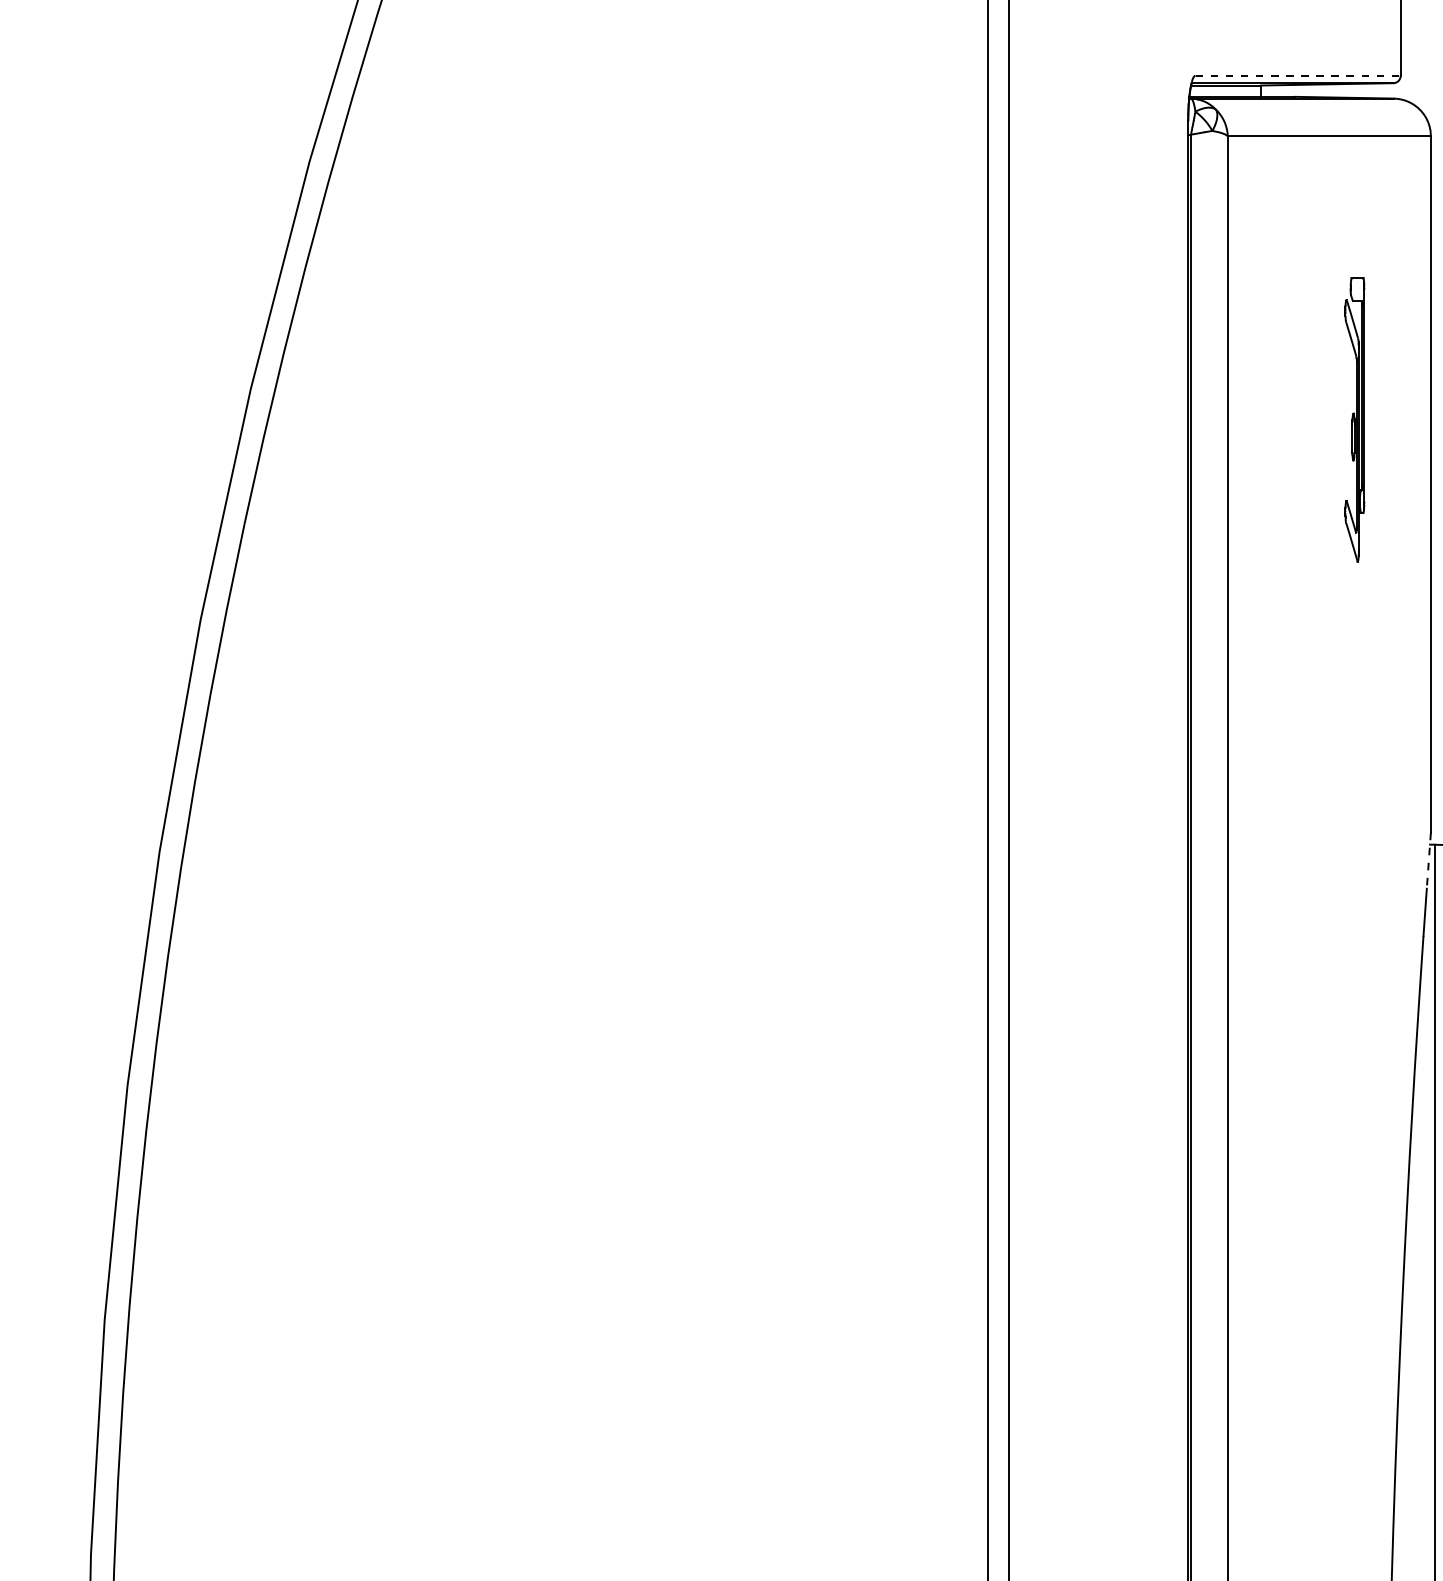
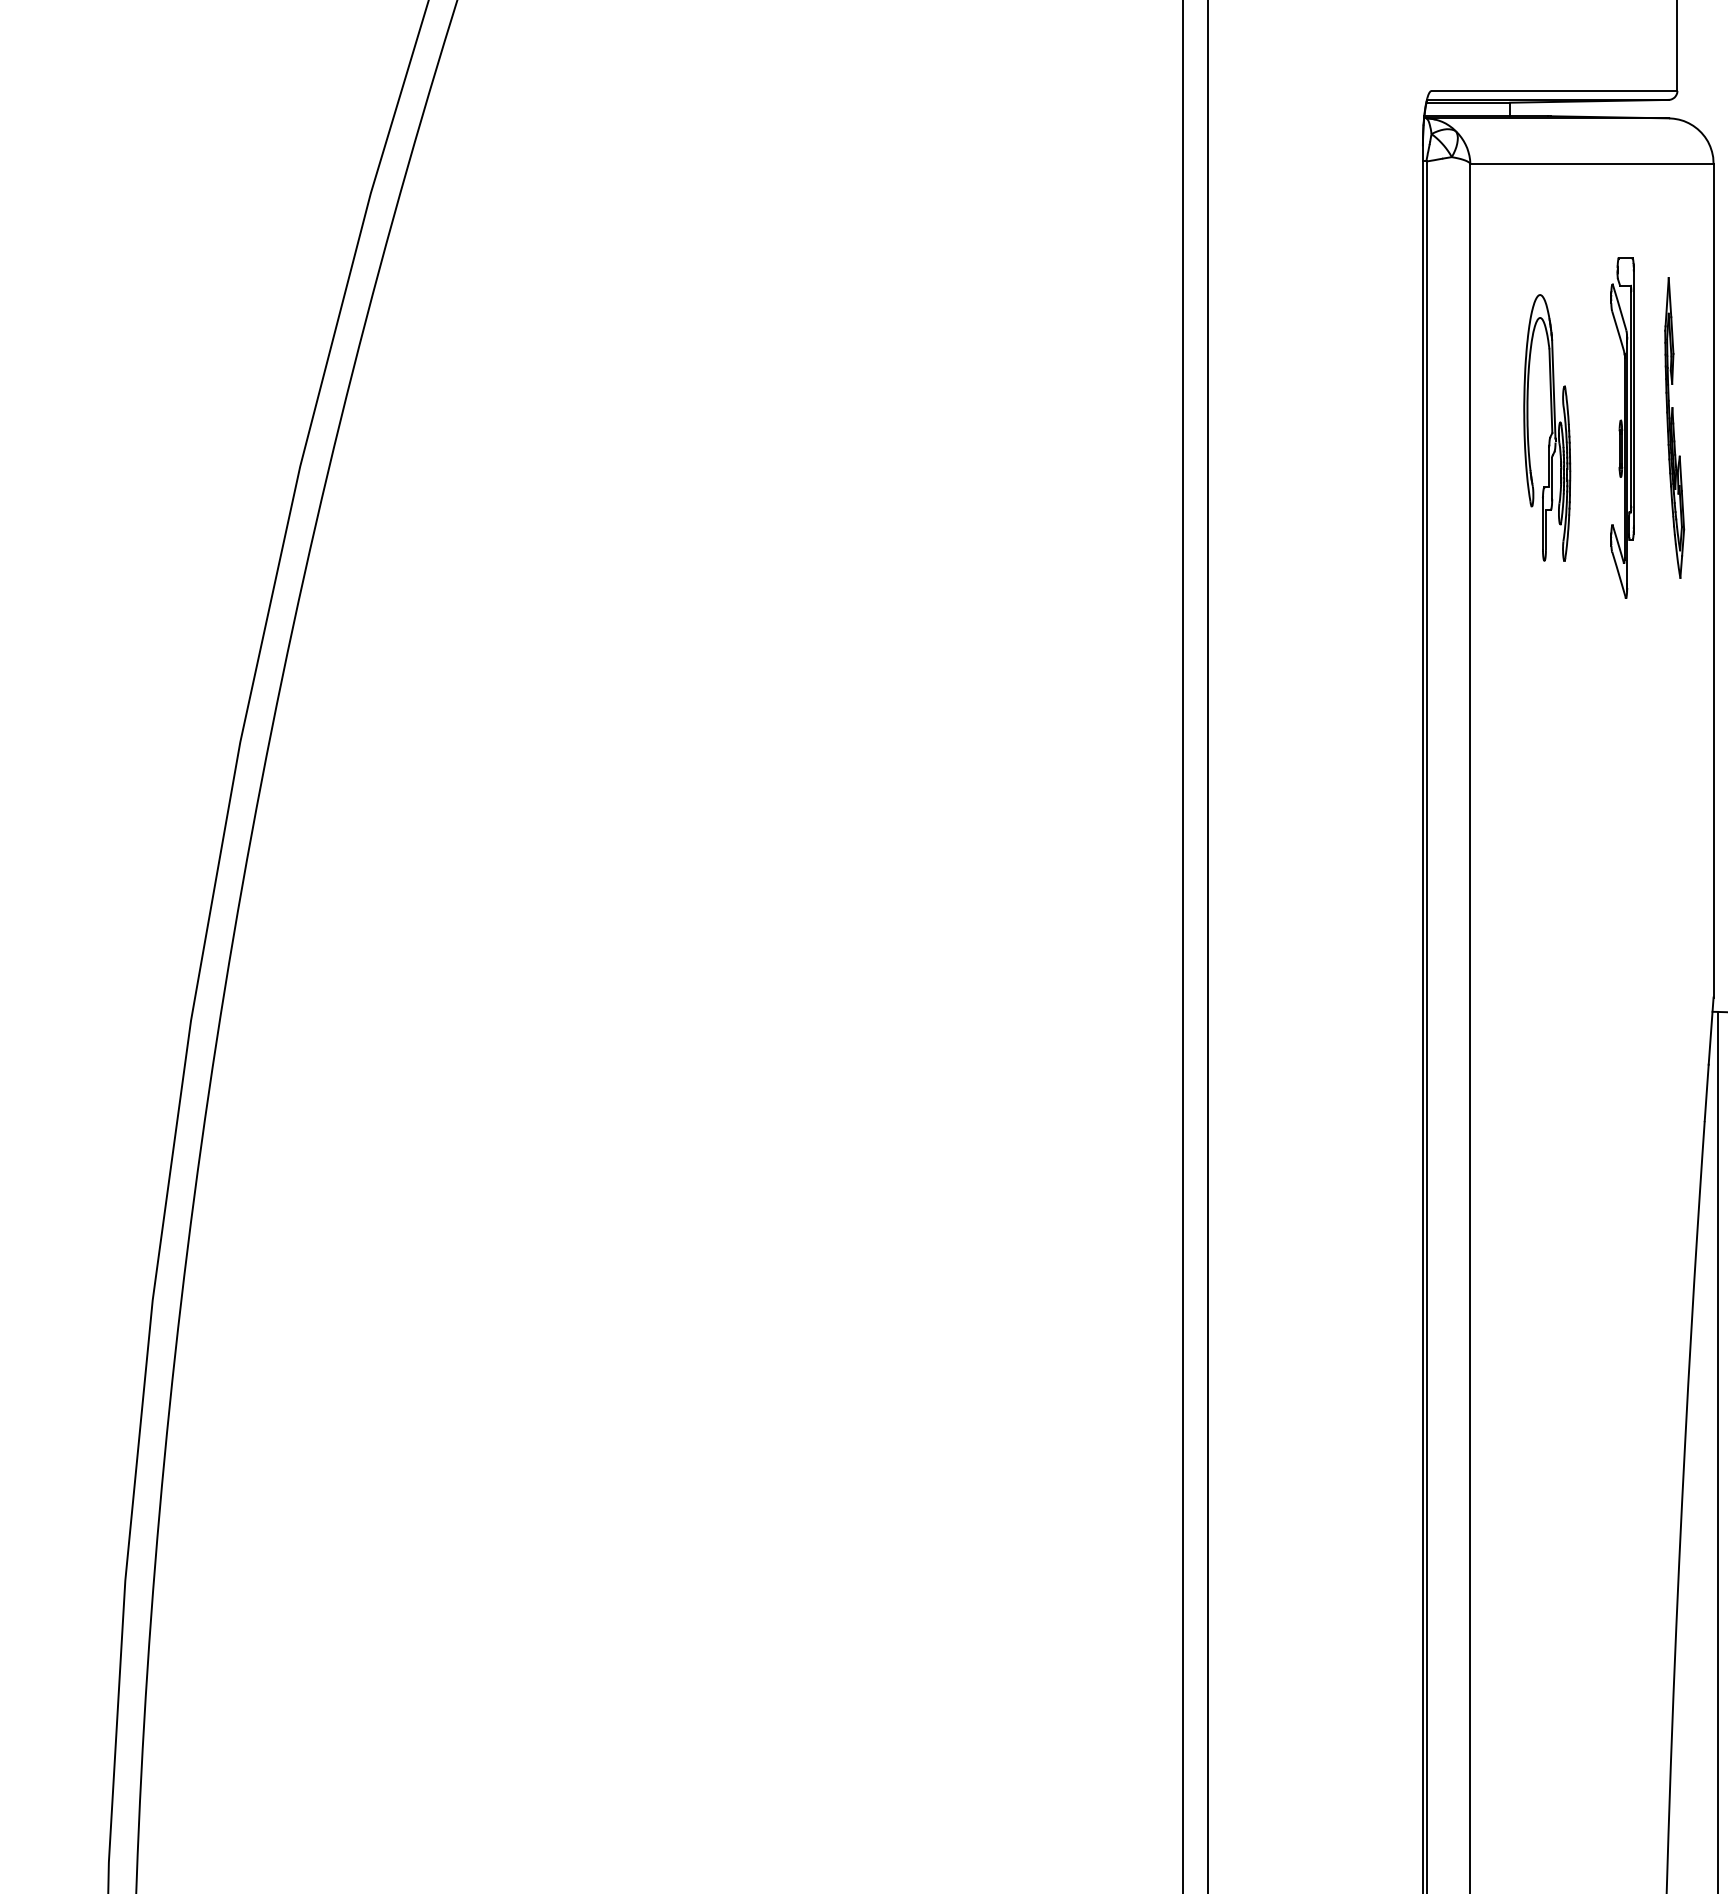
line: (1298, 75) -> (1554, 90), dashed -> solid
part: (1292, 356) -> (1547, 427), added
part: (1398, 356) -> (1674, 427), added
part: (1354, 419) -> (1622, 427), moved
line: (1429, 861) -> (1711, 1031), dashed -> solid

